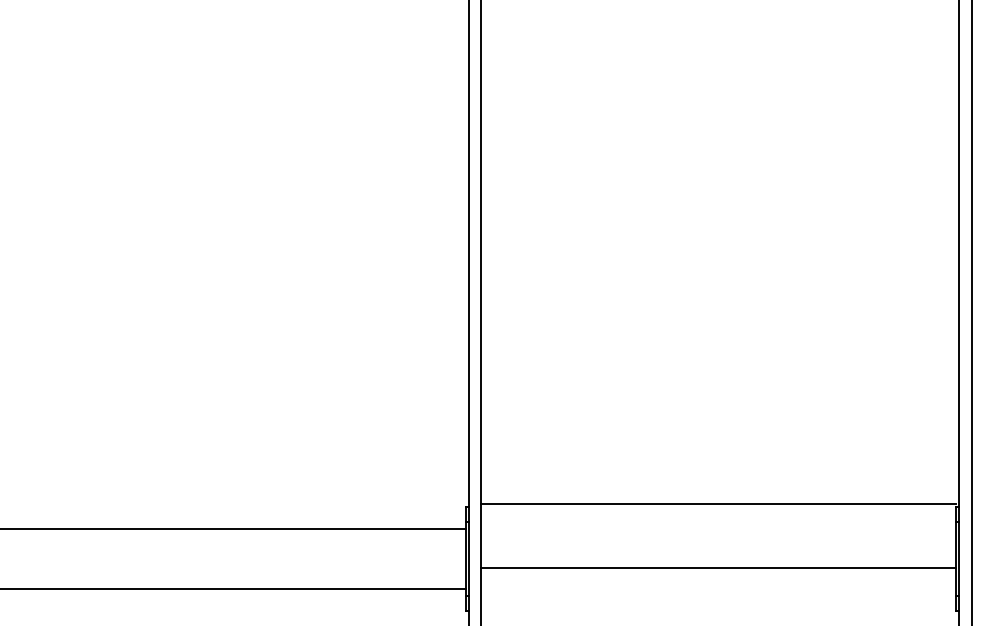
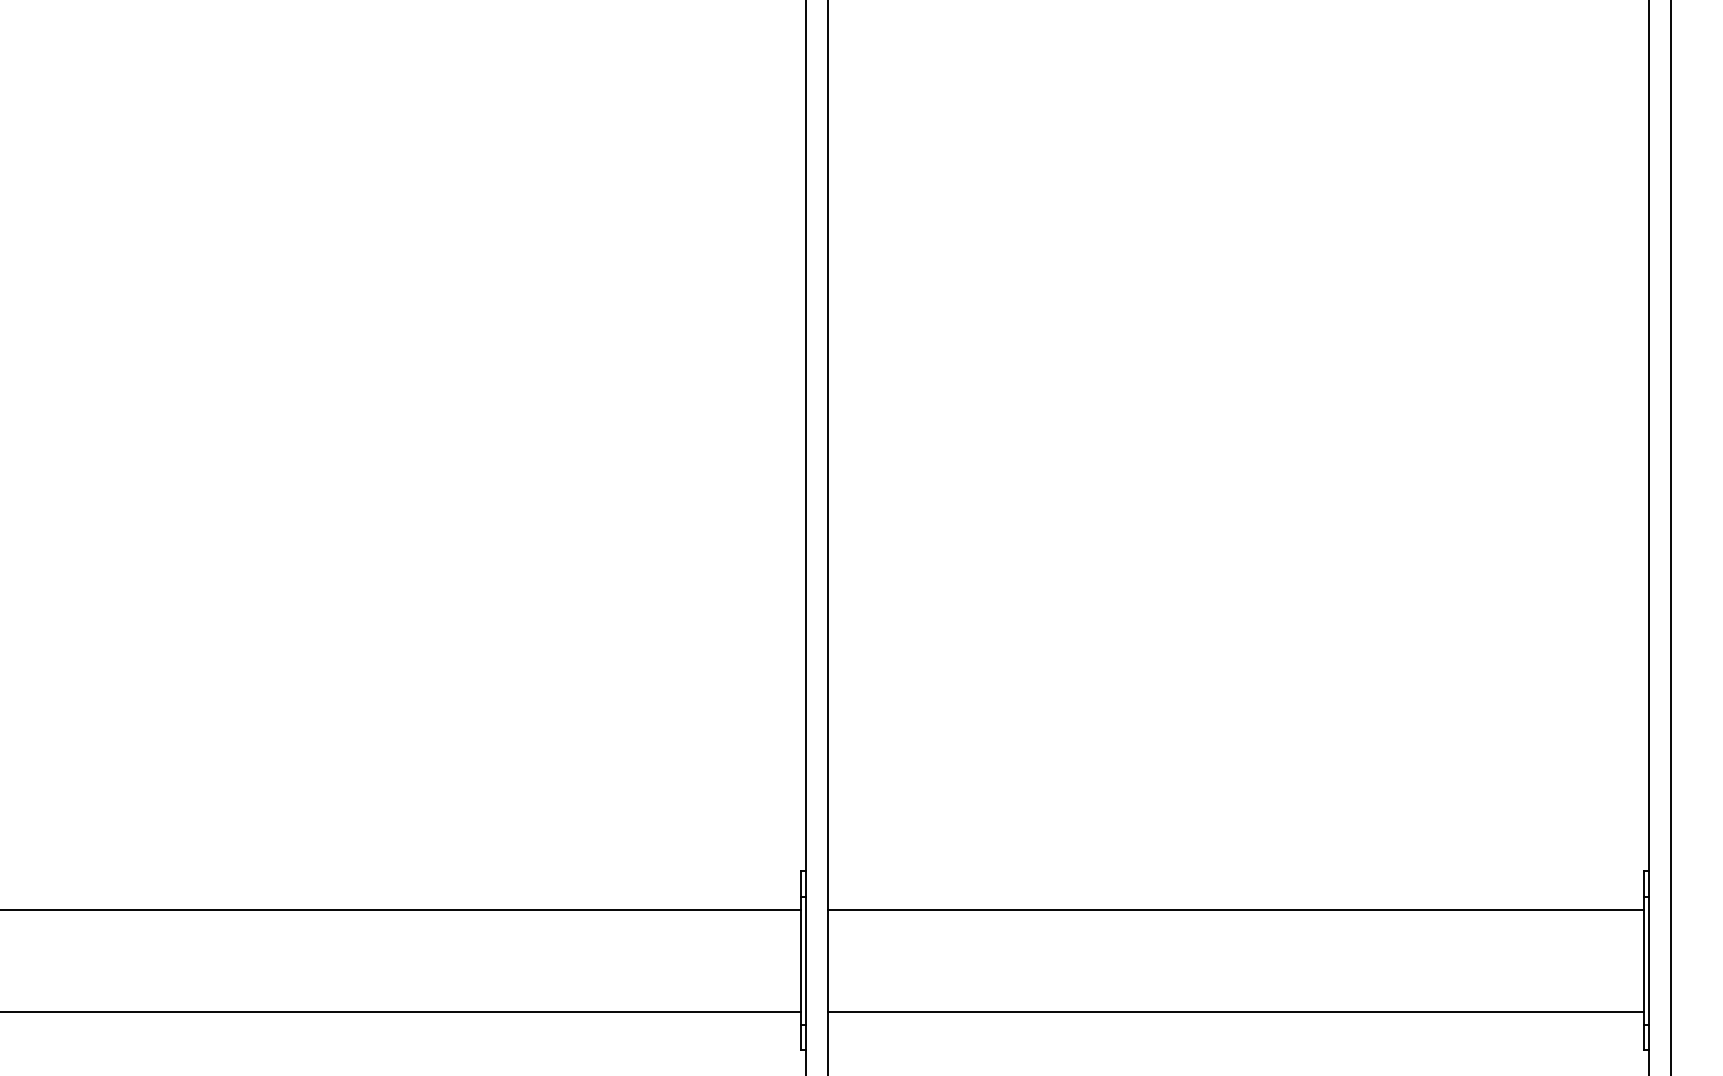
line: (718, 504) -> (1235, 910), moved
line: (718, 567) -> (1235, 1011), moved

